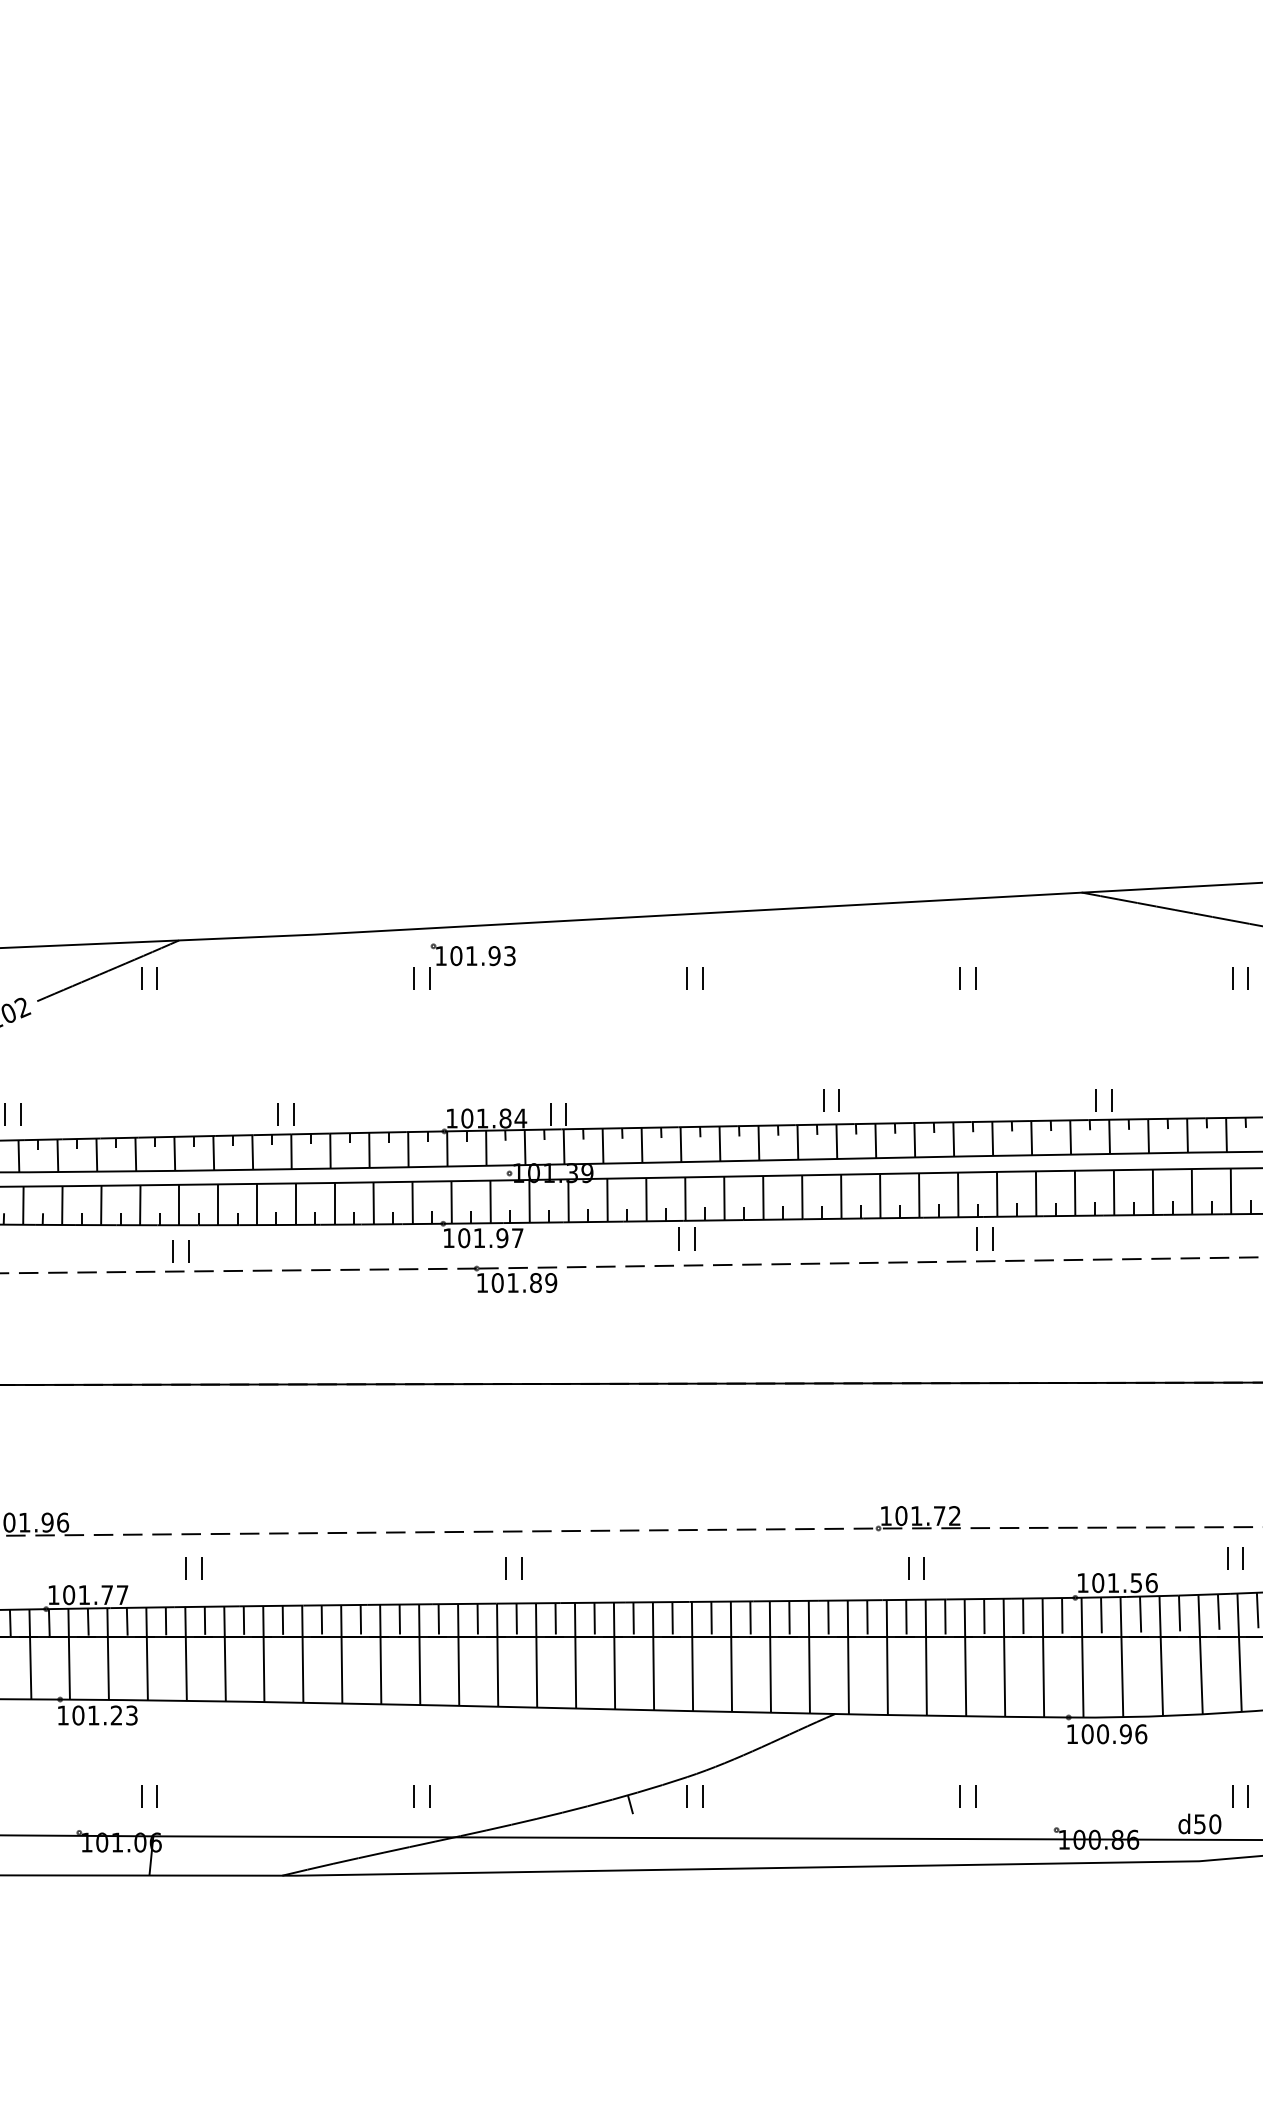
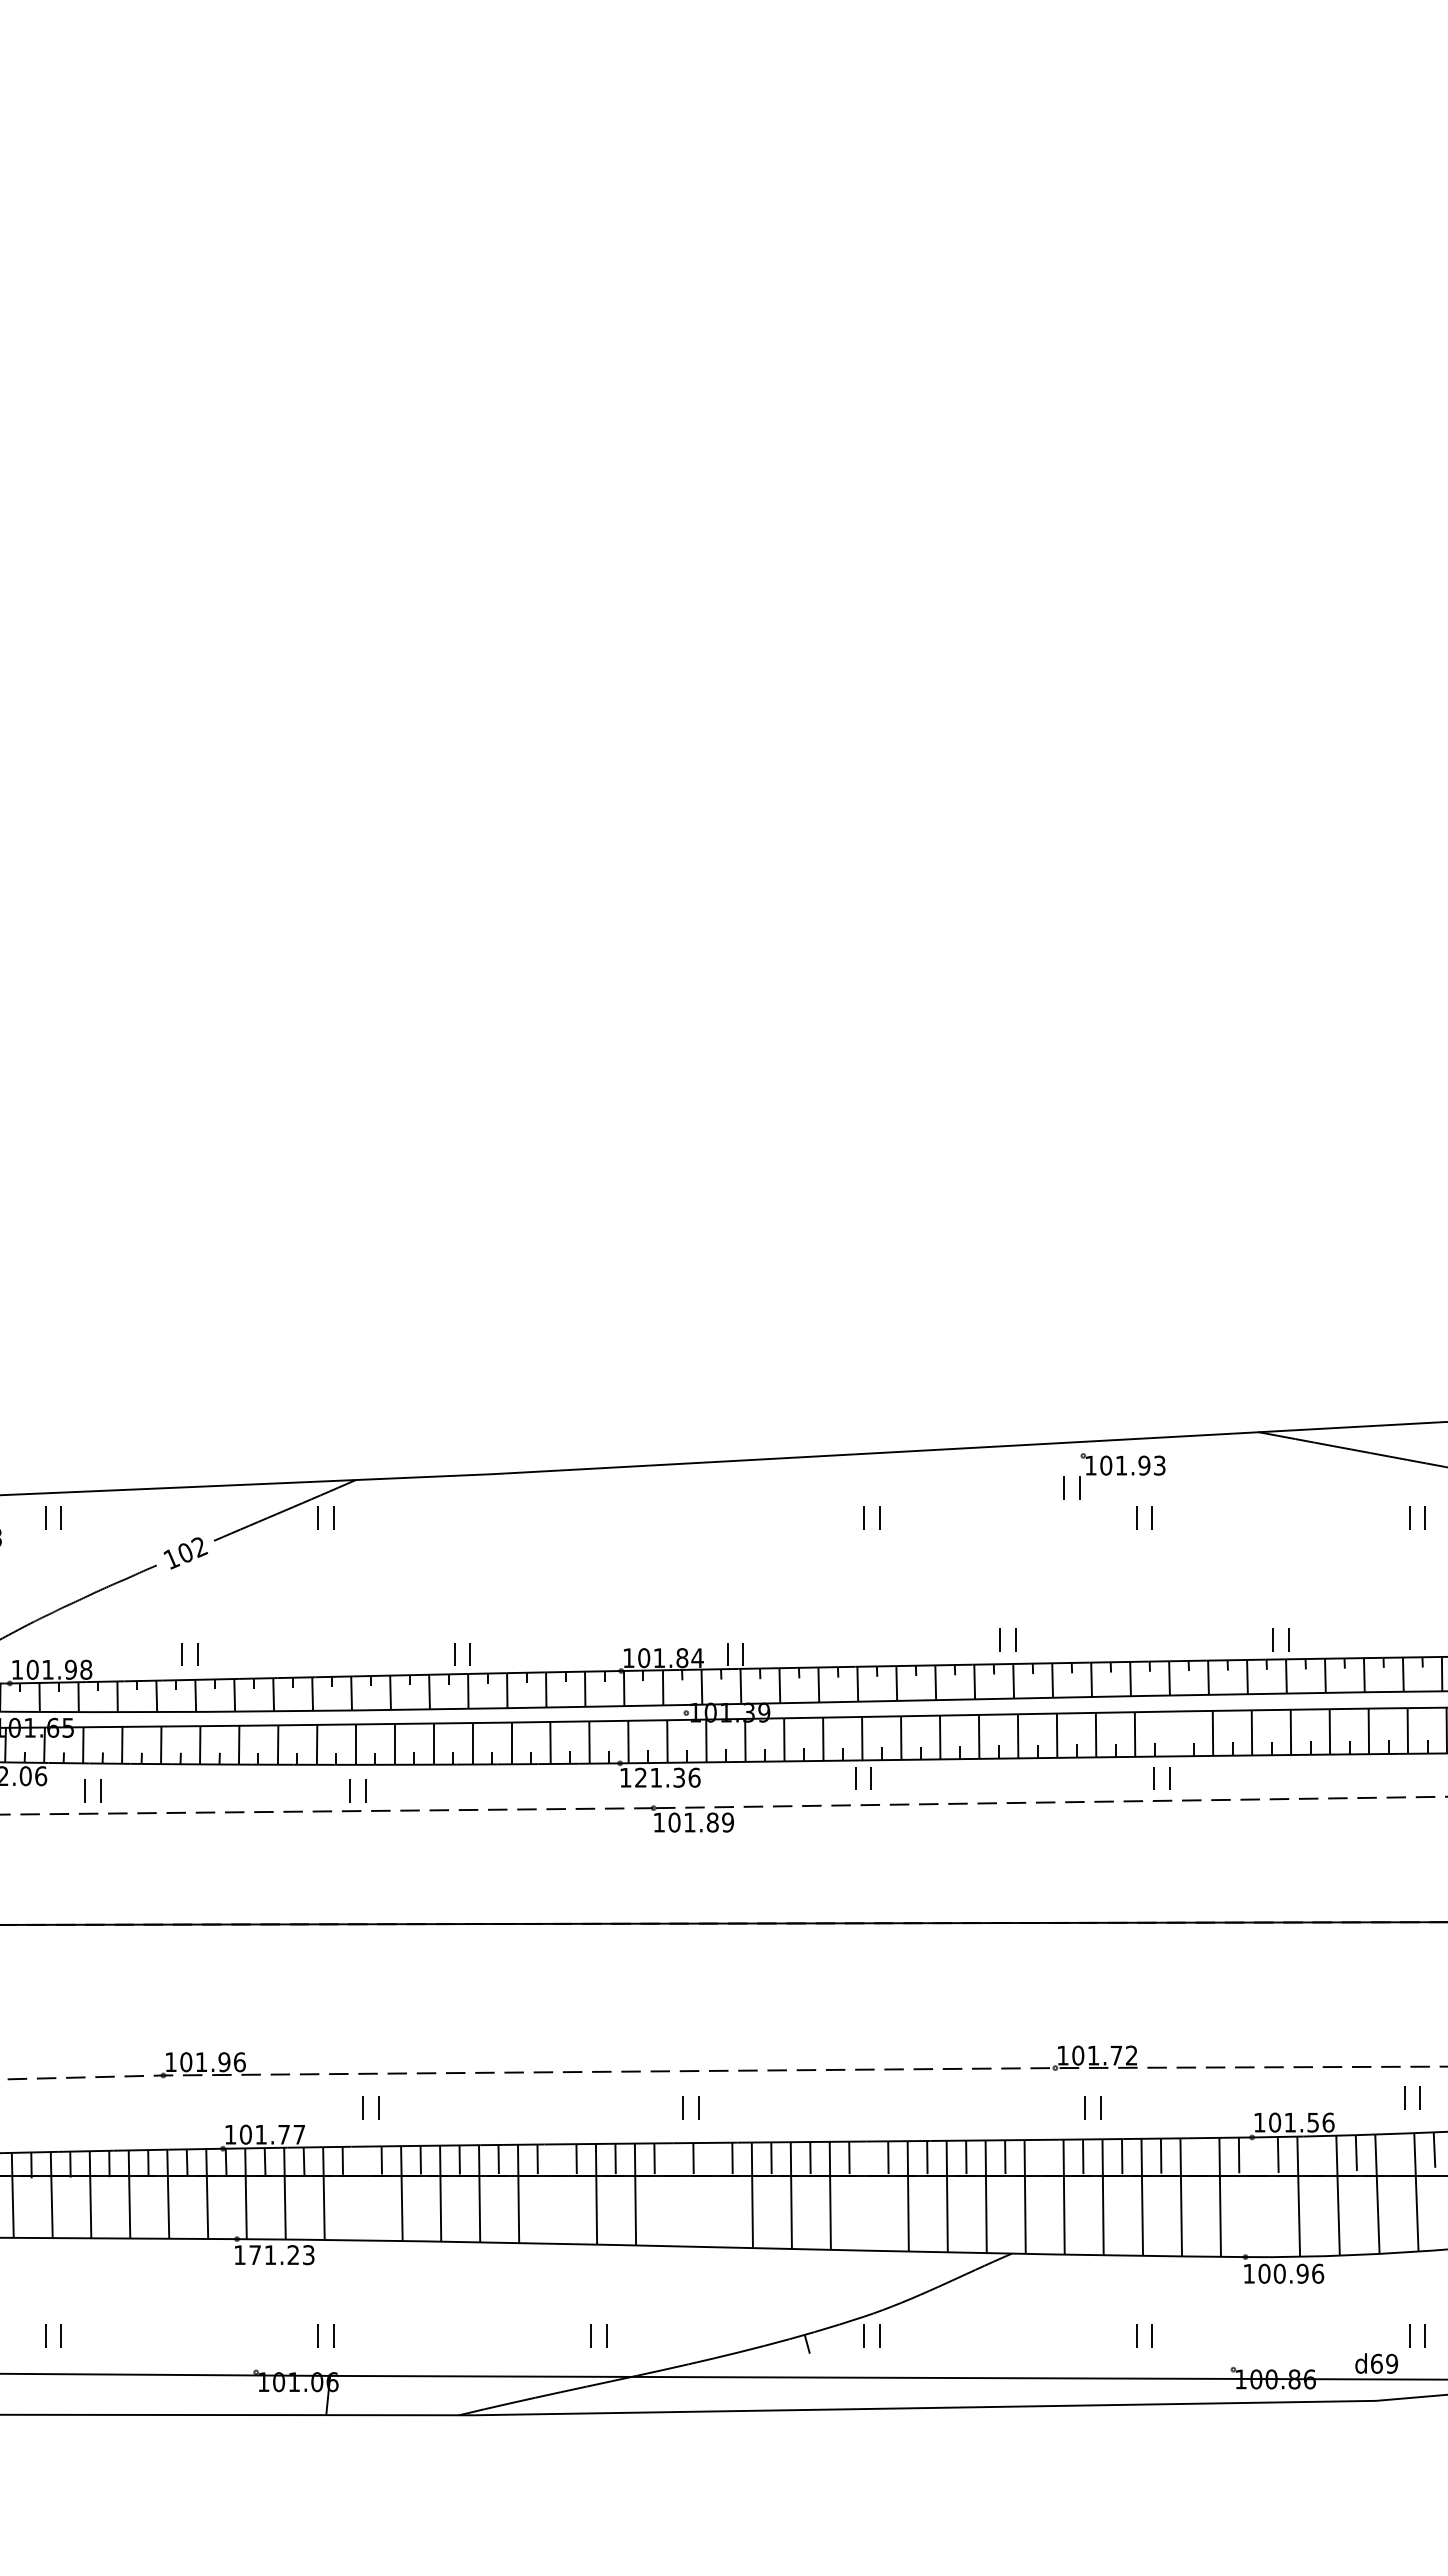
part: (464, 966) -> (1114, 1476), moved
line: (996, 1193) -> (1173, 1733), removed
text: (490, 1237) -> (667, 1777), 101.97 -> 121.36
line: (1218, 1611) -> (1395, 2151), removed
line: (1140, 1614) -> (1317, 2154), removed
line: (1022, 1615) -> (1199, 2155), removed
line: (867, 1616) -> (1044, 2156), removed
line: (185, 1653) -> (362, 2193), removed
line: (380, 1653) -> (557, 2193), removed
line: (497, 1654) -> (674, 2194), removed
line: (536, 1654) -> (713, 2194), removed
line: (691, 1655) -> (868, 2195), removed
line: (1082, 1657) -> (1259, 2197), removed
text: (78, 1715) -> (255, 2255), 101.23 -> 171.23
text: (1207, 1823) -> (1384, 2363), d50 -> d69

